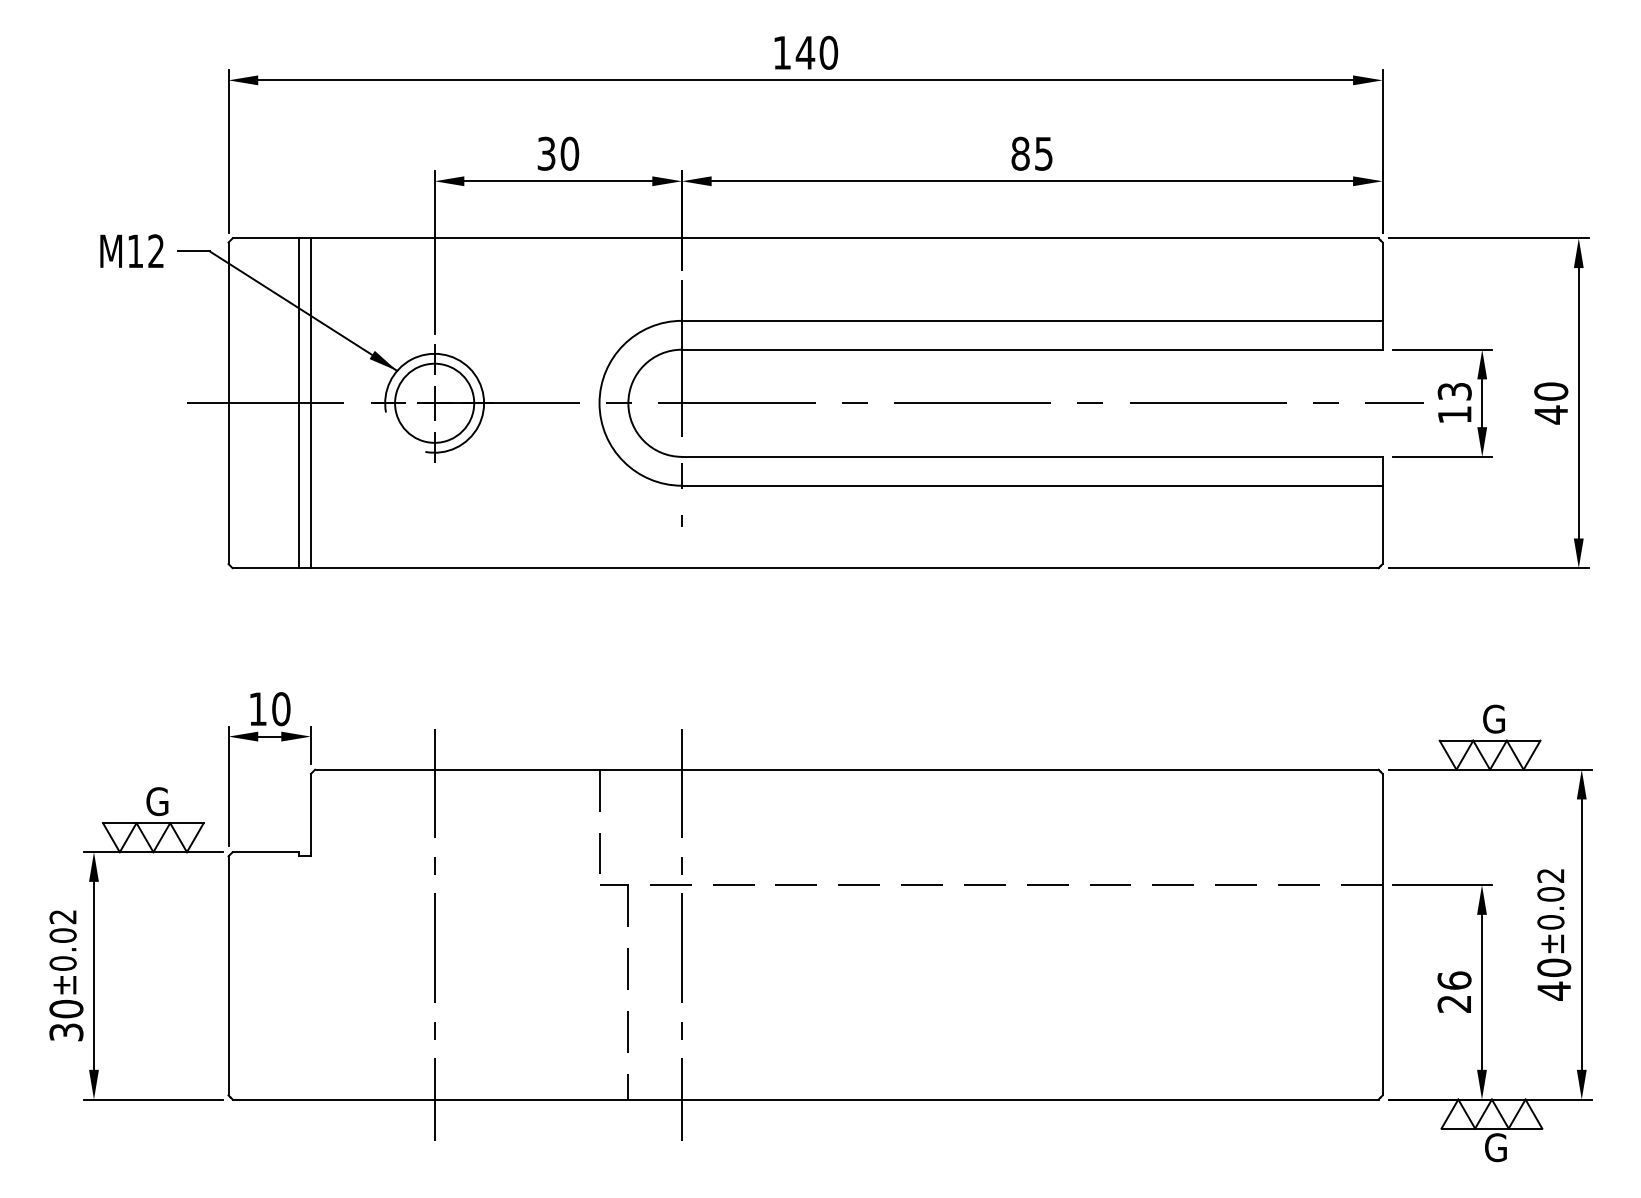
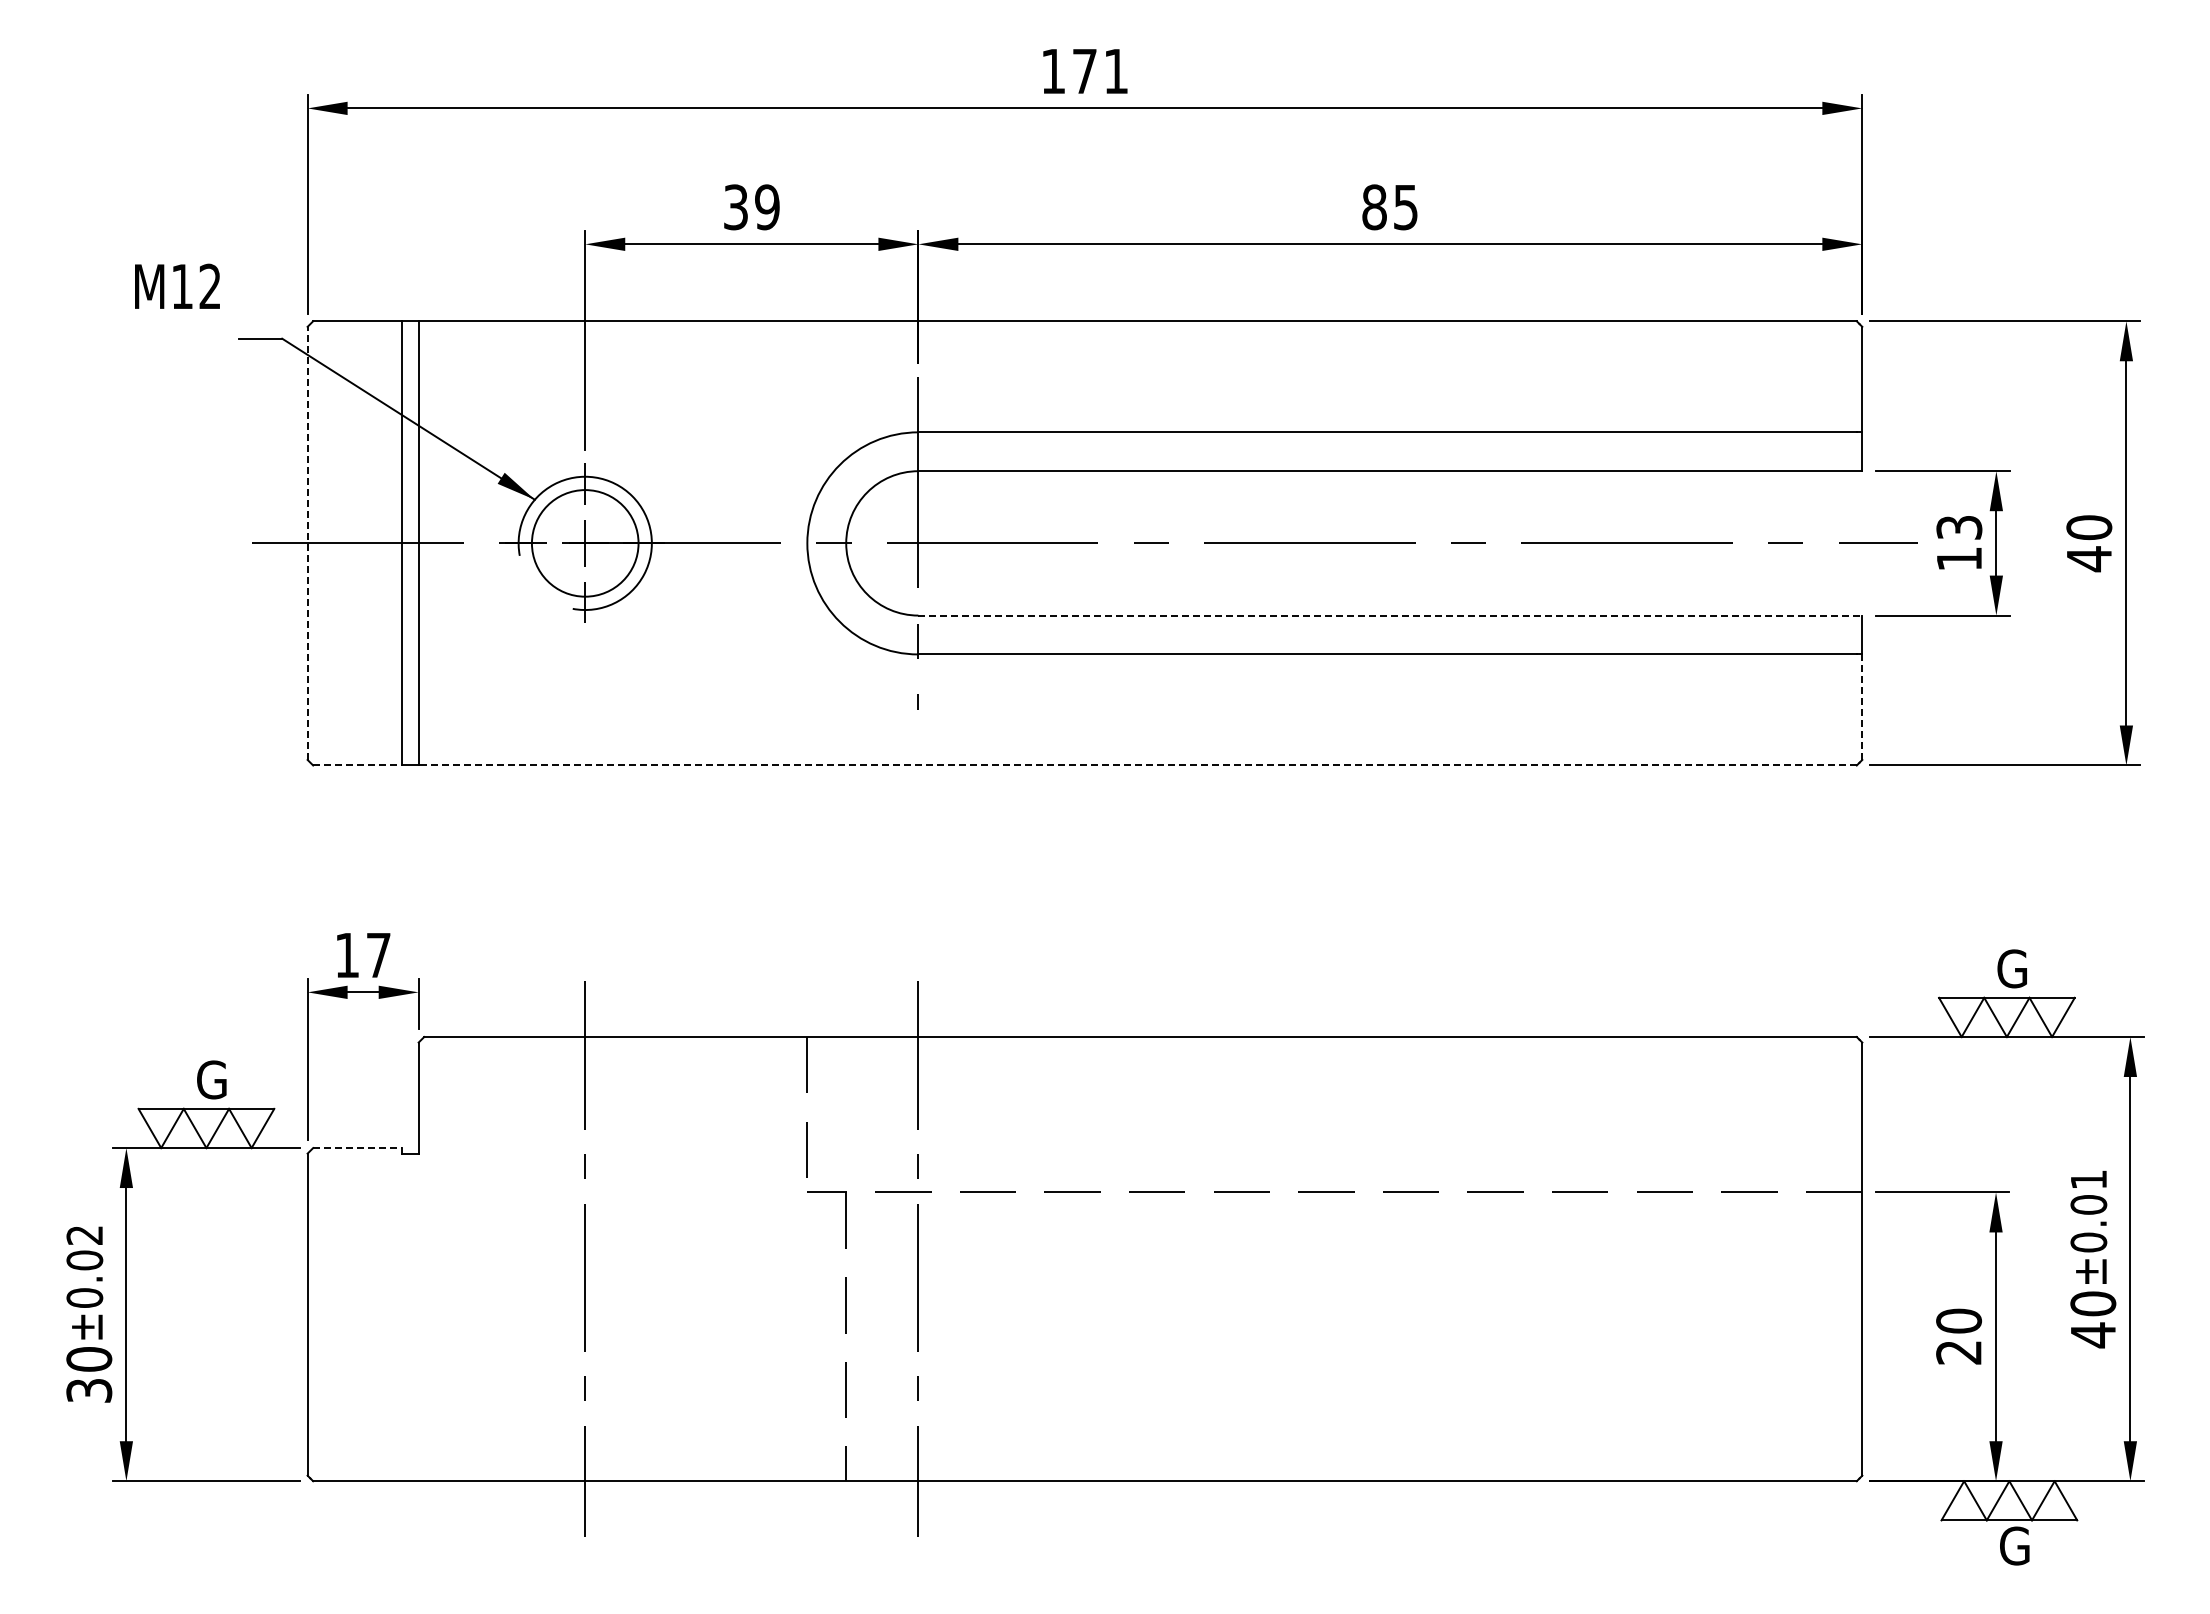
text: (816, 52) -> (1099, 71), 140 -> 171
text: (569, 153) -> (767, 207), 30 -> 39
text: (131, 250) -> (177, 285), moved
line: (228, 403) -> (307, 543), solid -> dashed
line: (1032, 456) -> (1390, 615), solid -> dashed
line: (1382, 525) -> (1862, 707), solid -> dashed
line: (266, 568) -> (358, 765), solid -> dashed
line: (844, 568) -> (1137, 765), solid -> dashed
text: (281, 709) -> (378, 955), 10 -> 17
line: (266, 852) -> (358, 1148), solid -> dashed
text: (1550, 875) -> (2088, 1179), ±0.02 -> ±0.01
text: (1454, 980) -> (1958, 1320), 26 -> 20

